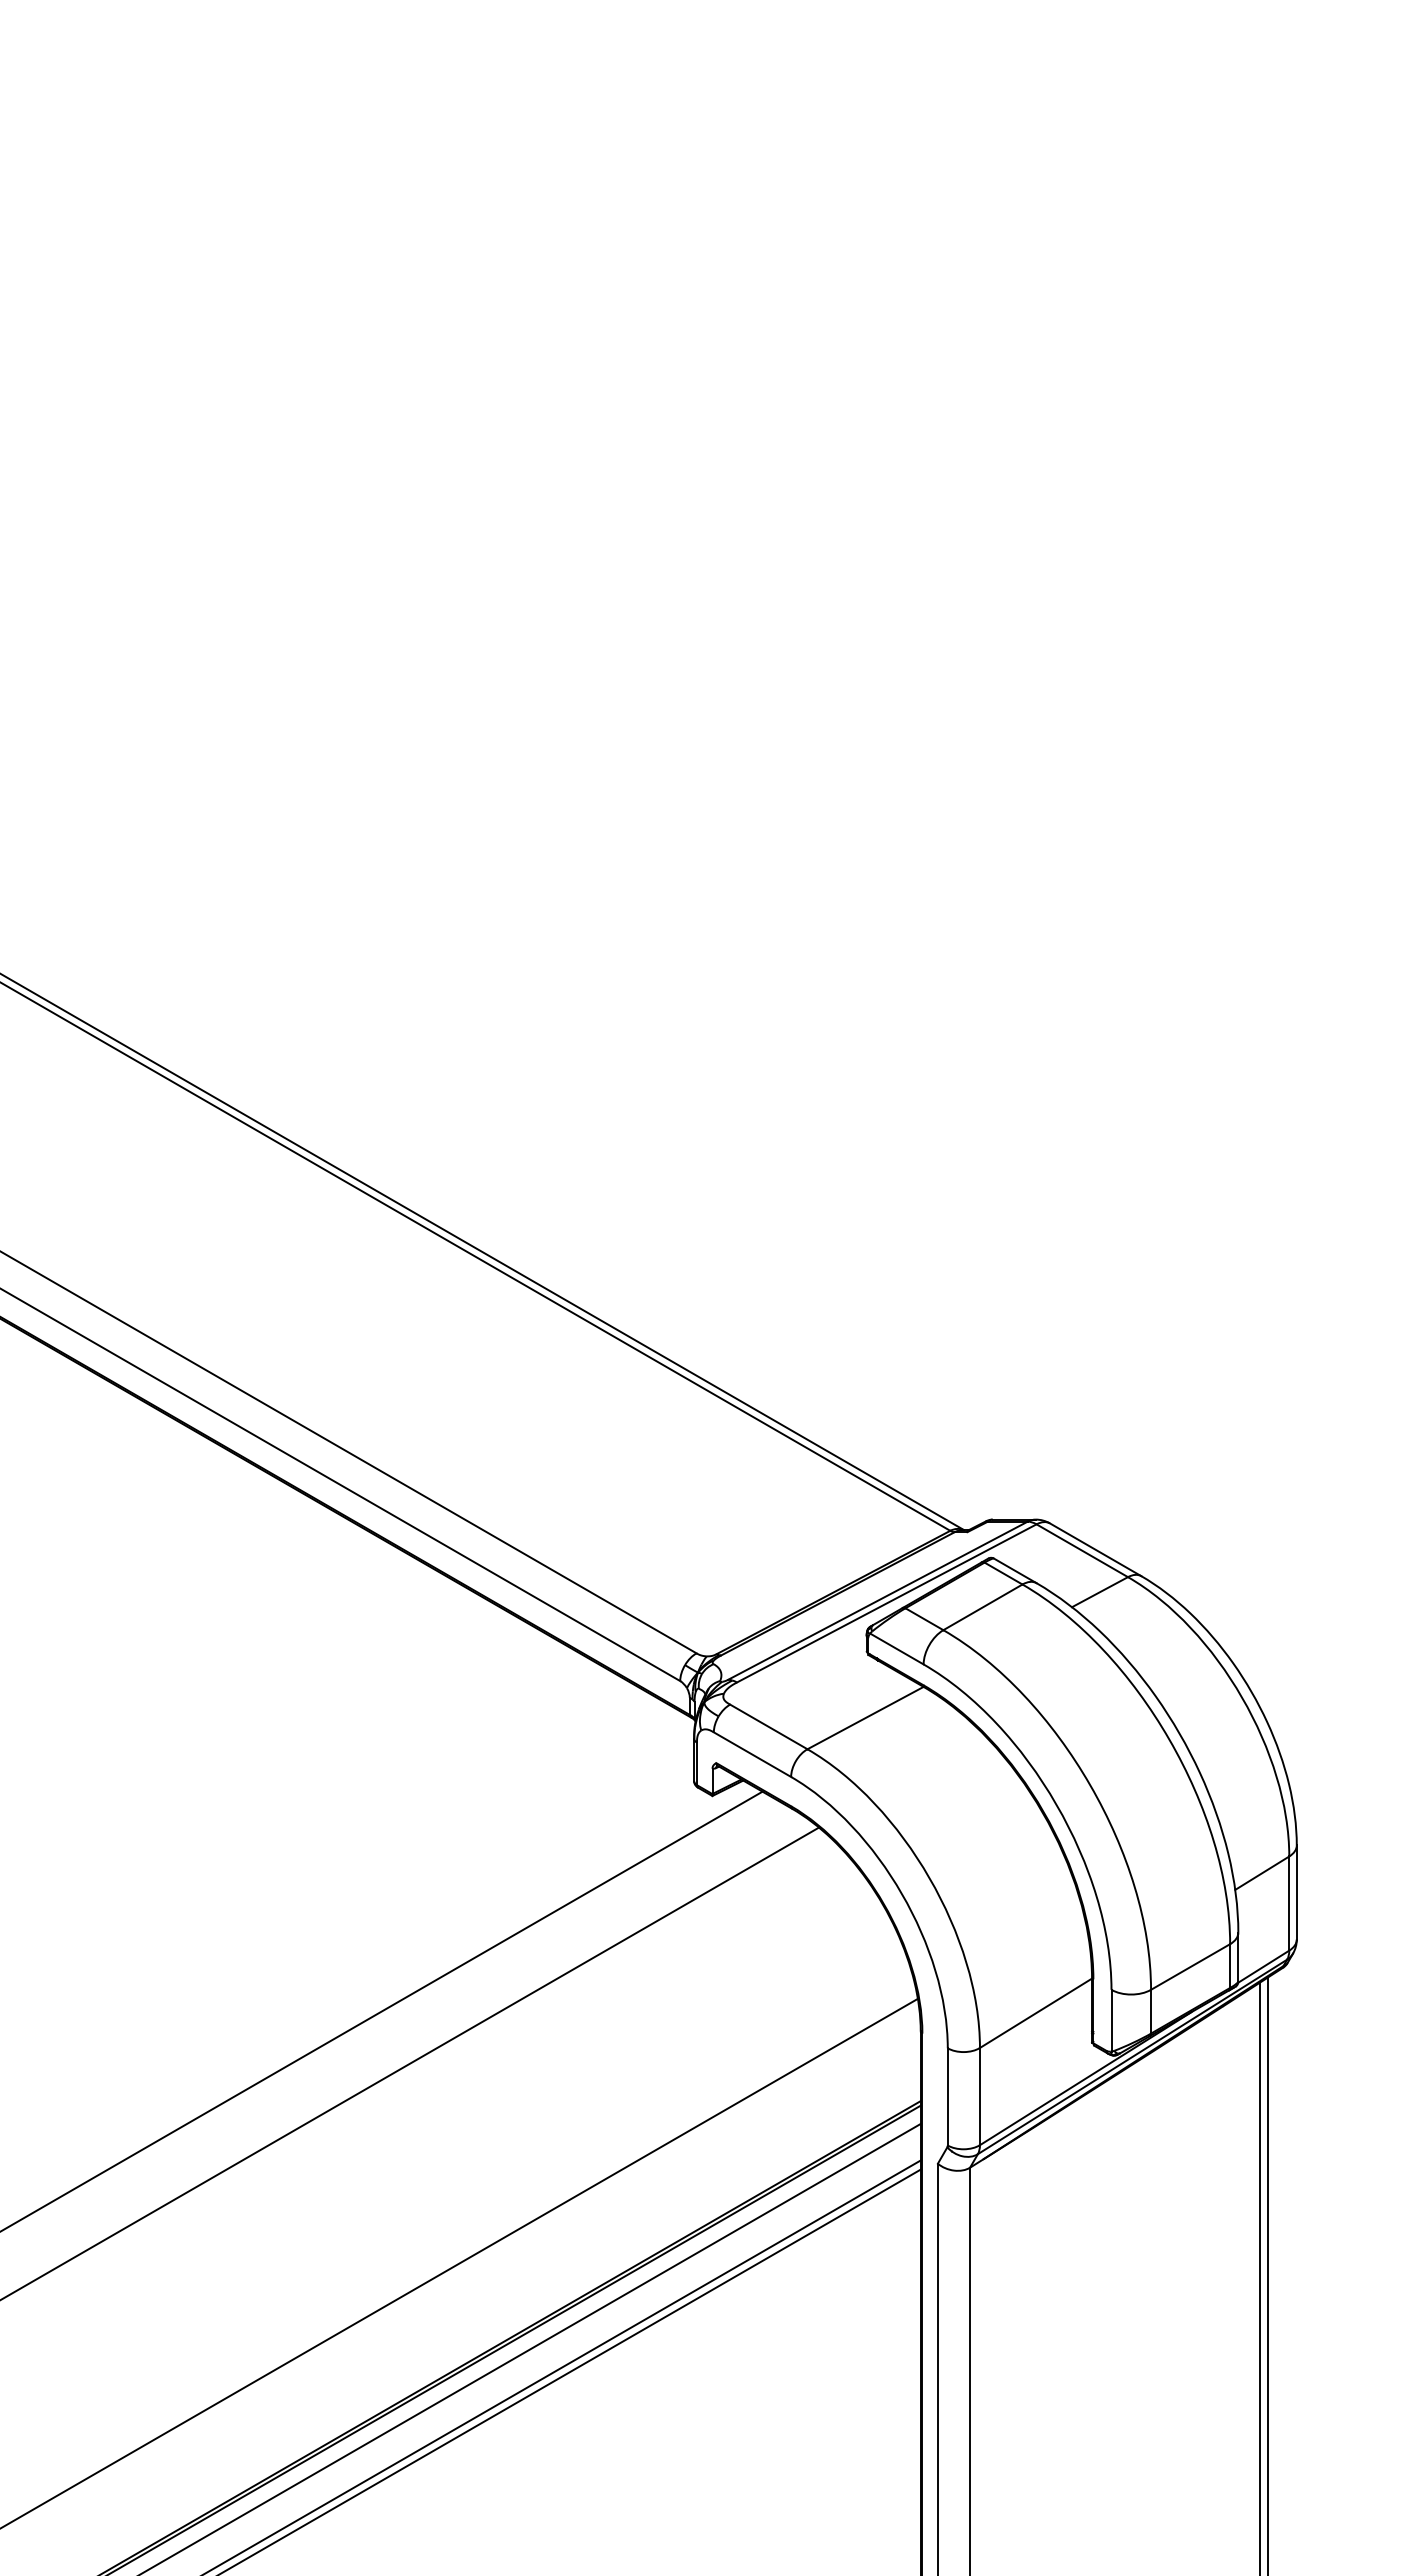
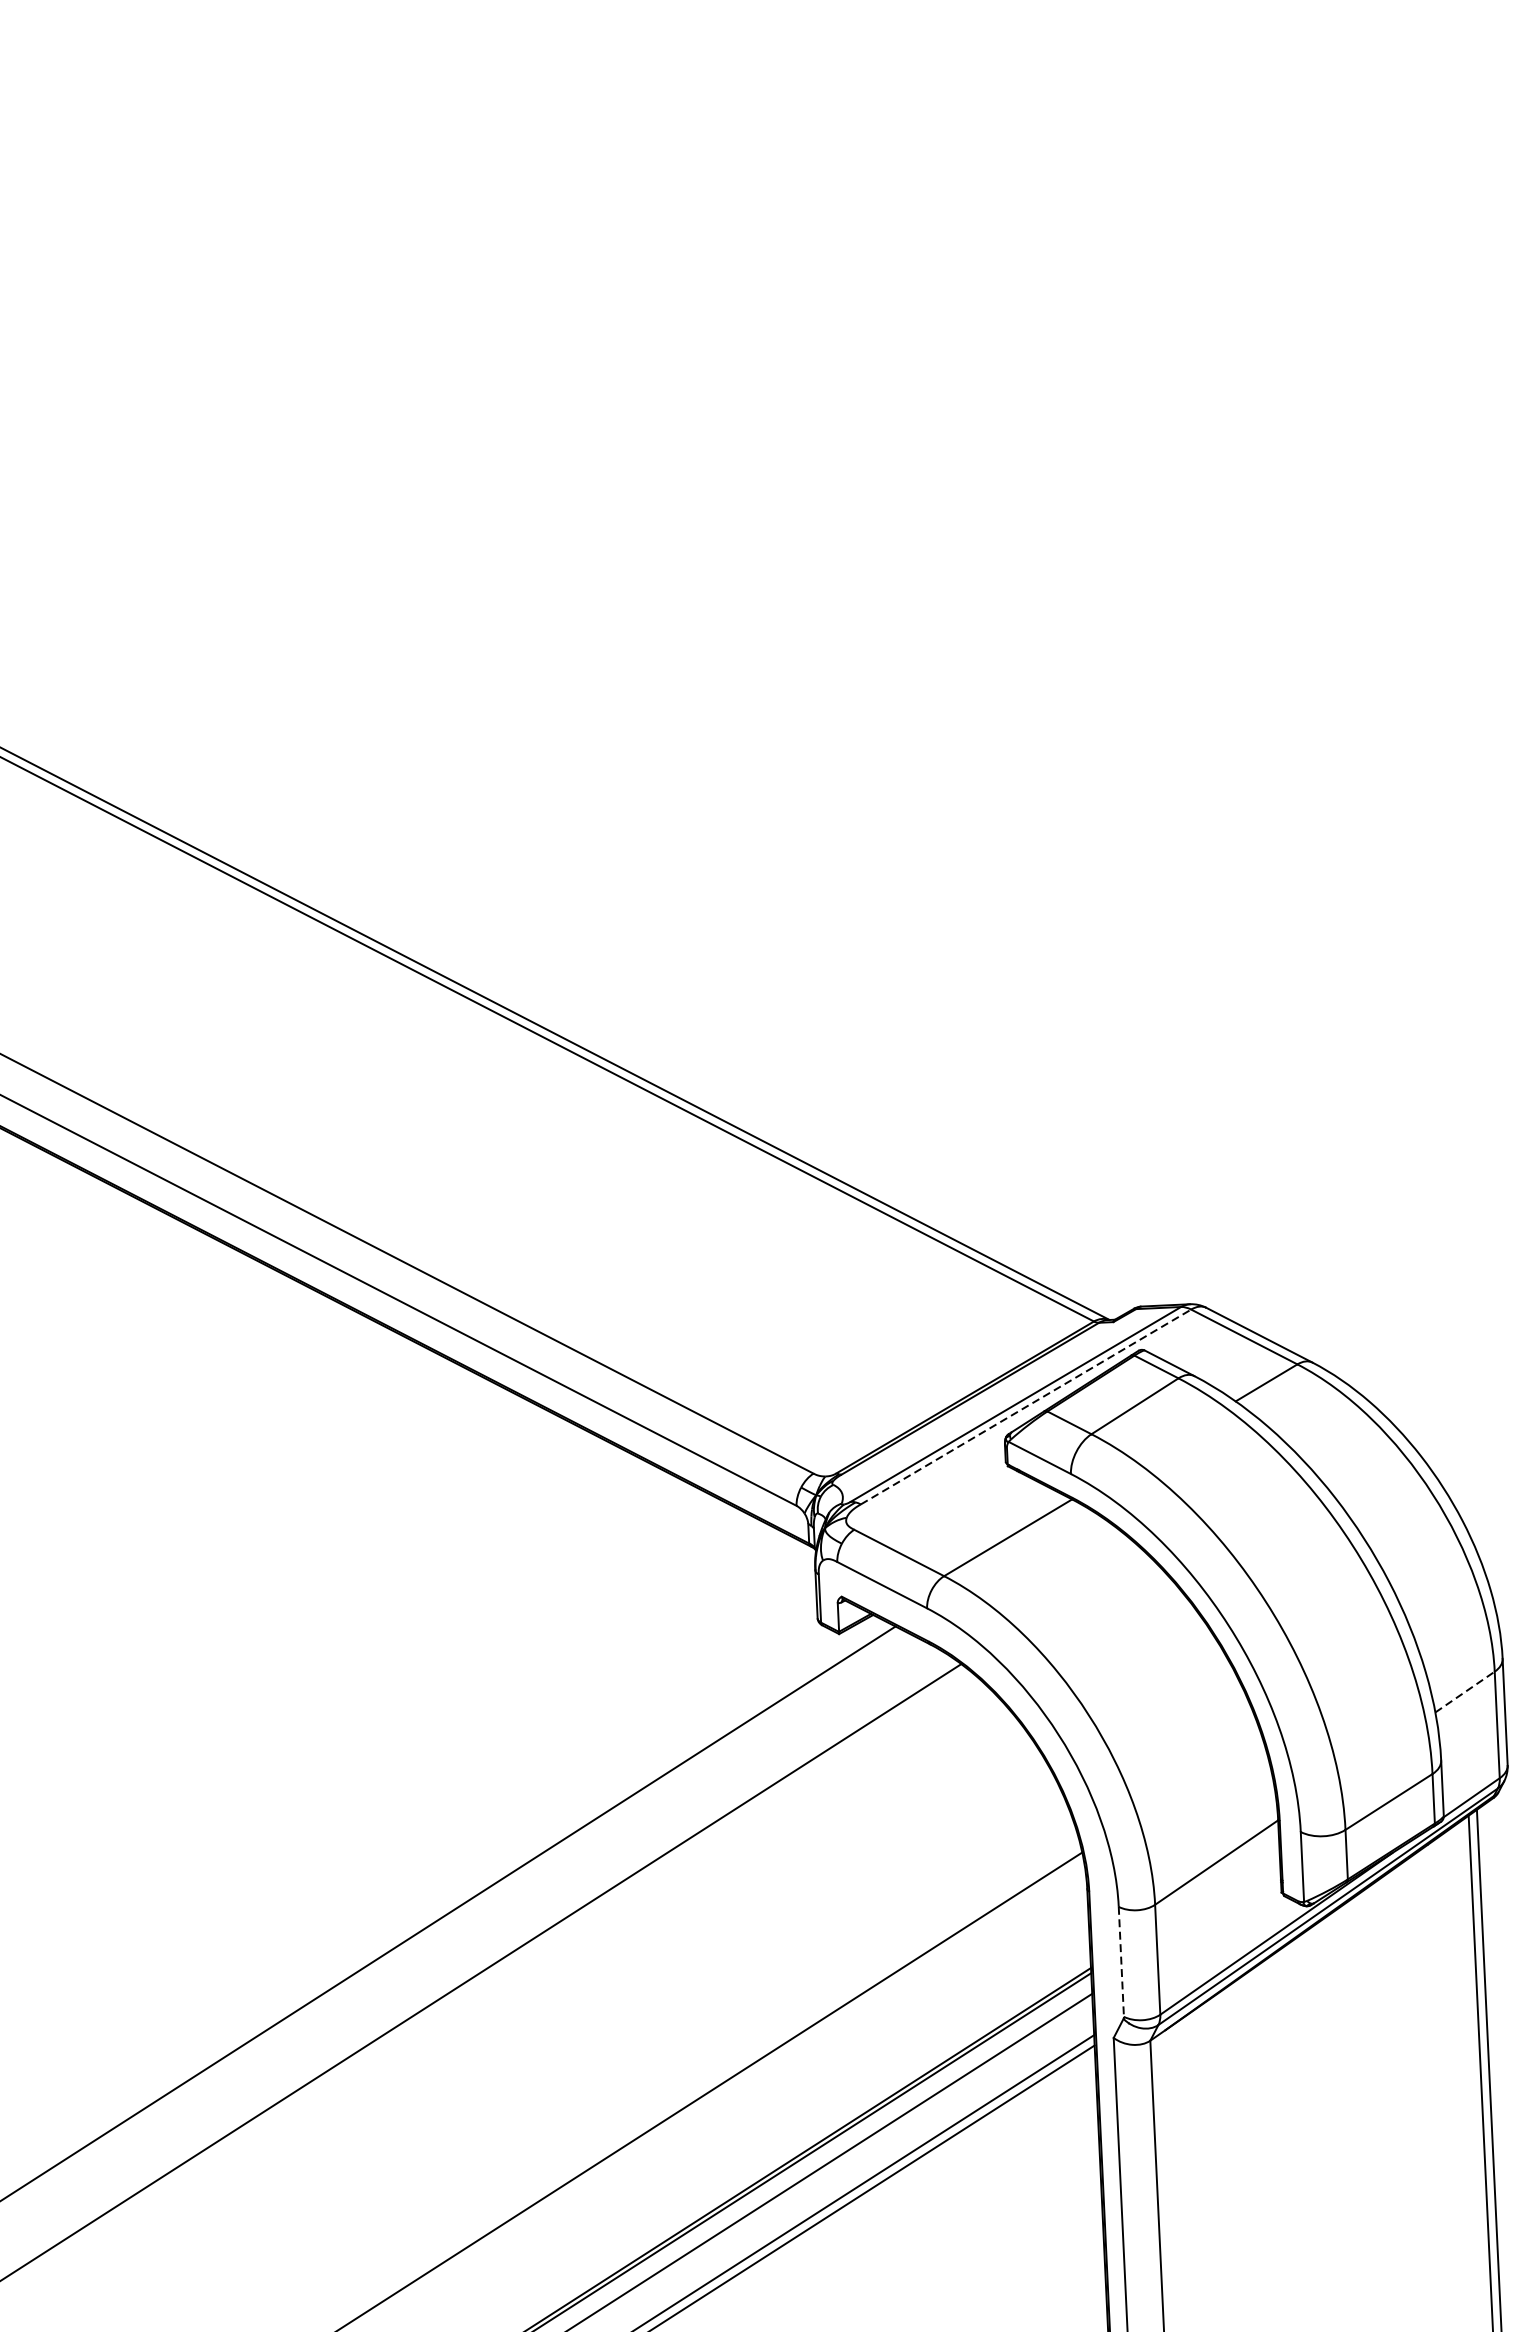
line: (887, 1603) -> (1026, 1407), solid -> dashed
line: (1262, 1873) -> (1465, 1692), solid -> dashed
line: (947, 2096) -> (1120, 1961), solid -> dashed

